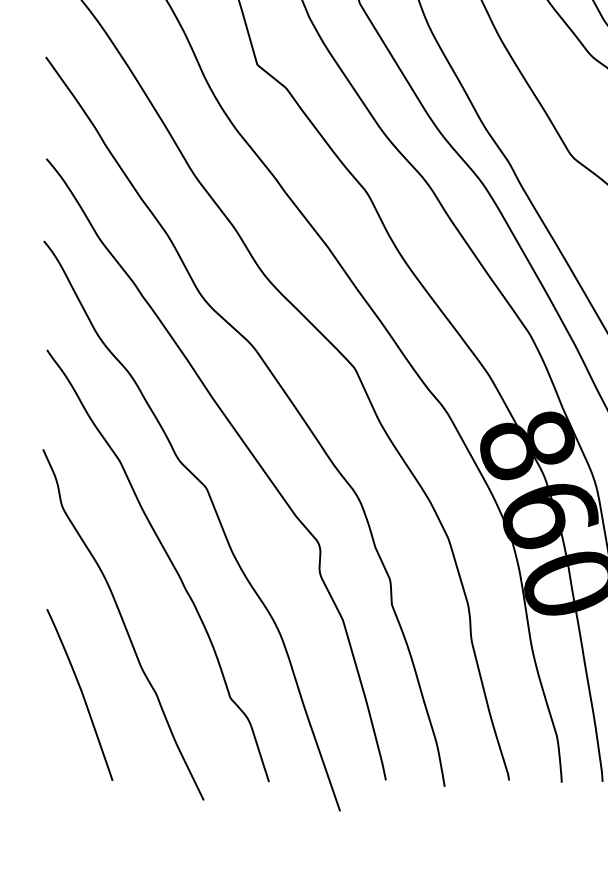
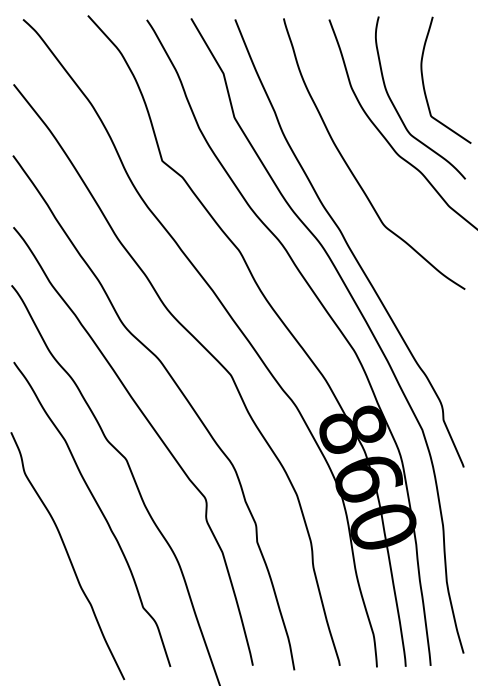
curve: (80, 693) -> (37, 604), removed

